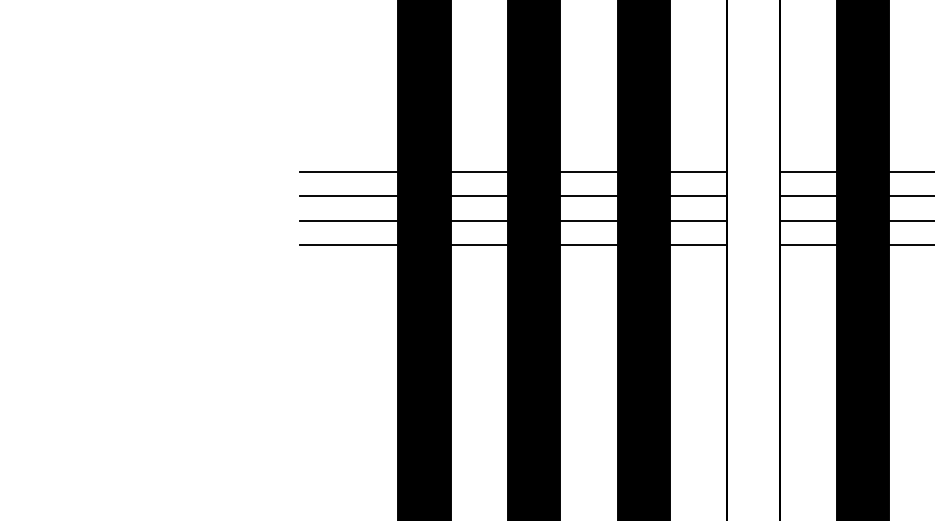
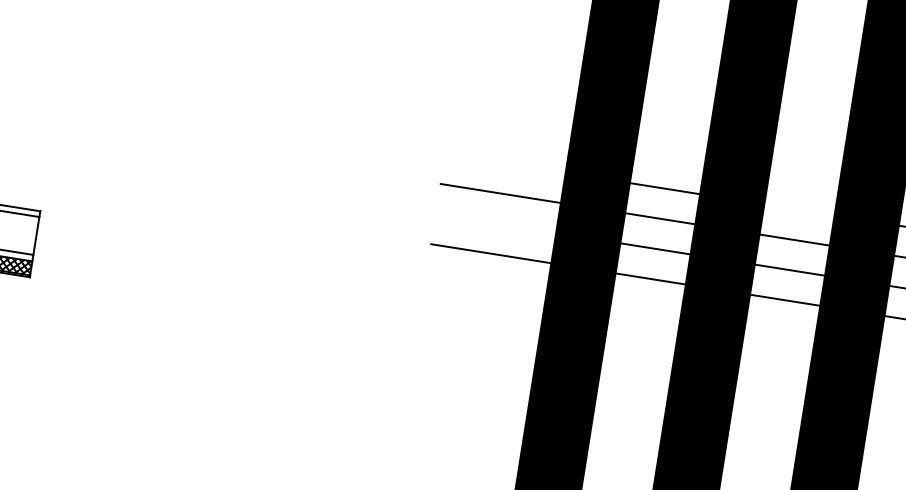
line: (349, 171) -> (505, 163), removed
line: (588, 171) -> (798, 209), removed
line: (349, 220) -> (496, 223), removed

